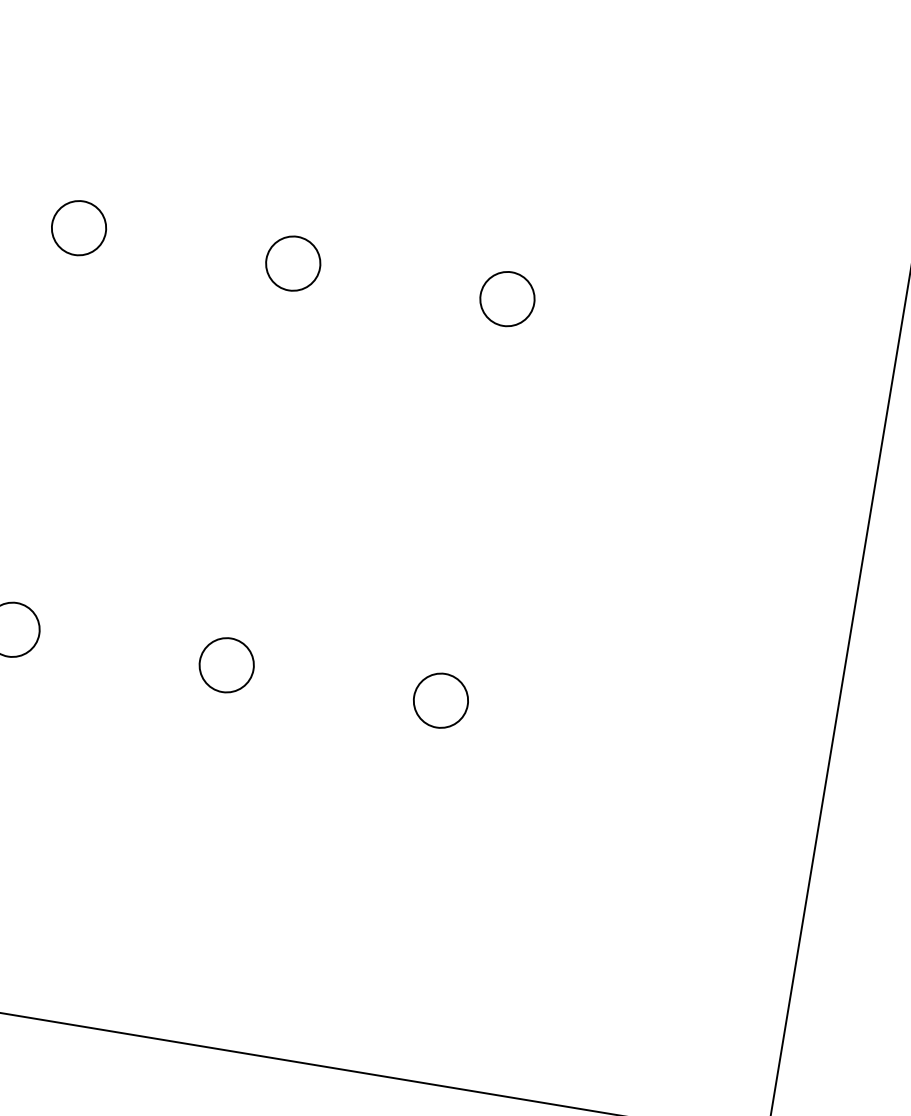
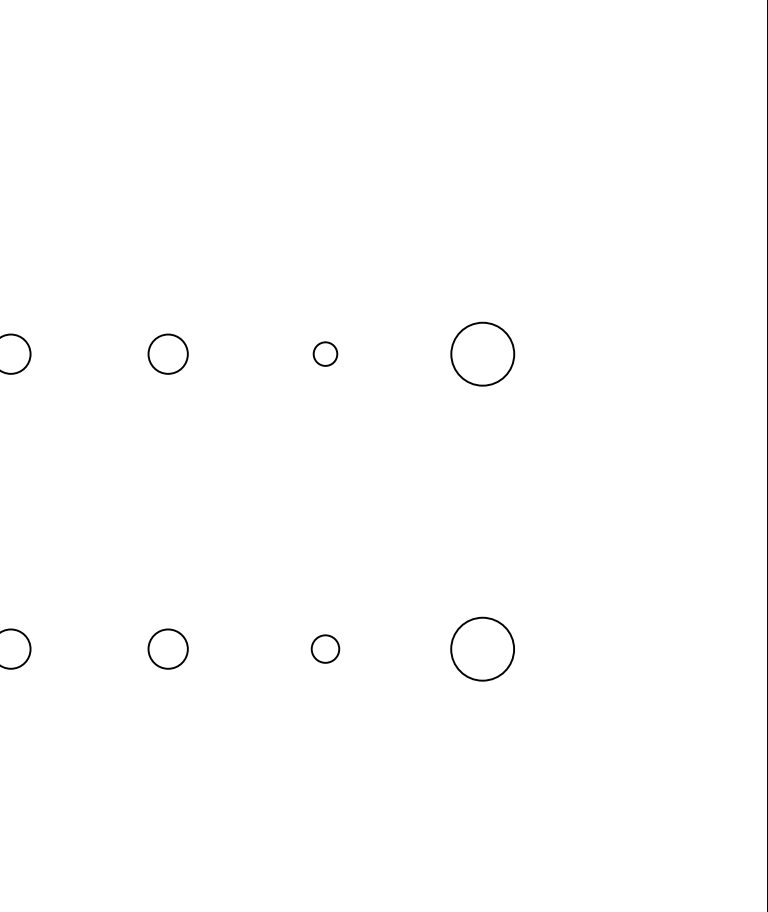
circle: (293, 262) -> (325, 353), size x0.6
circle: (507, 298) -> (482, 353), size x1.6
circle: (226, 664) -> (325, 648), size x0.7
circle: (440, 699) -> (482, 648), size x1.6

